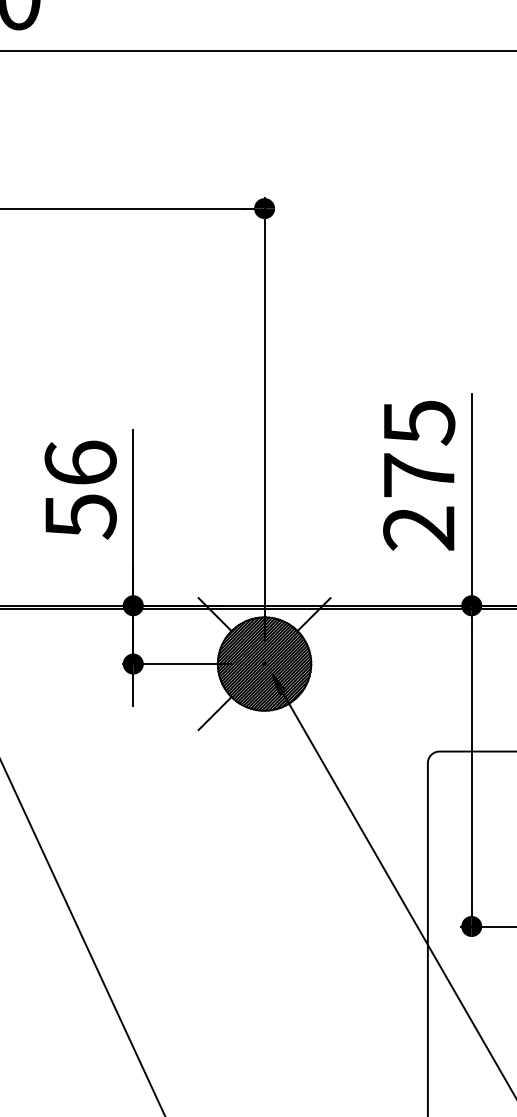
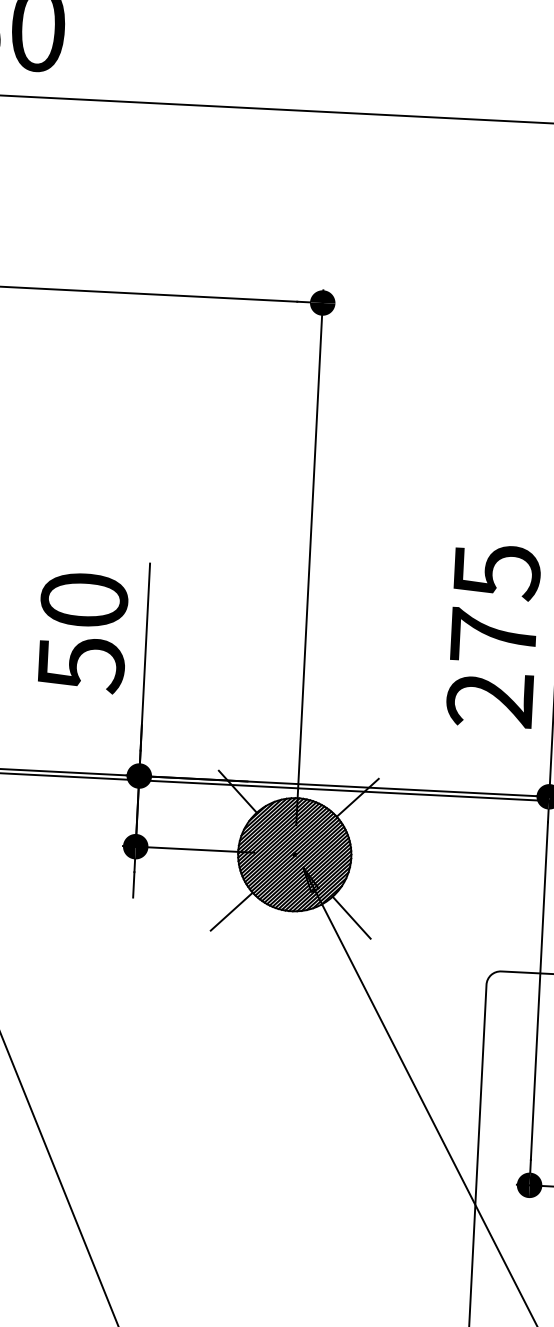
text: (80, 462) -> (84, 599), 56 -> 50
line: (313, 713) -> (350, 917), added

